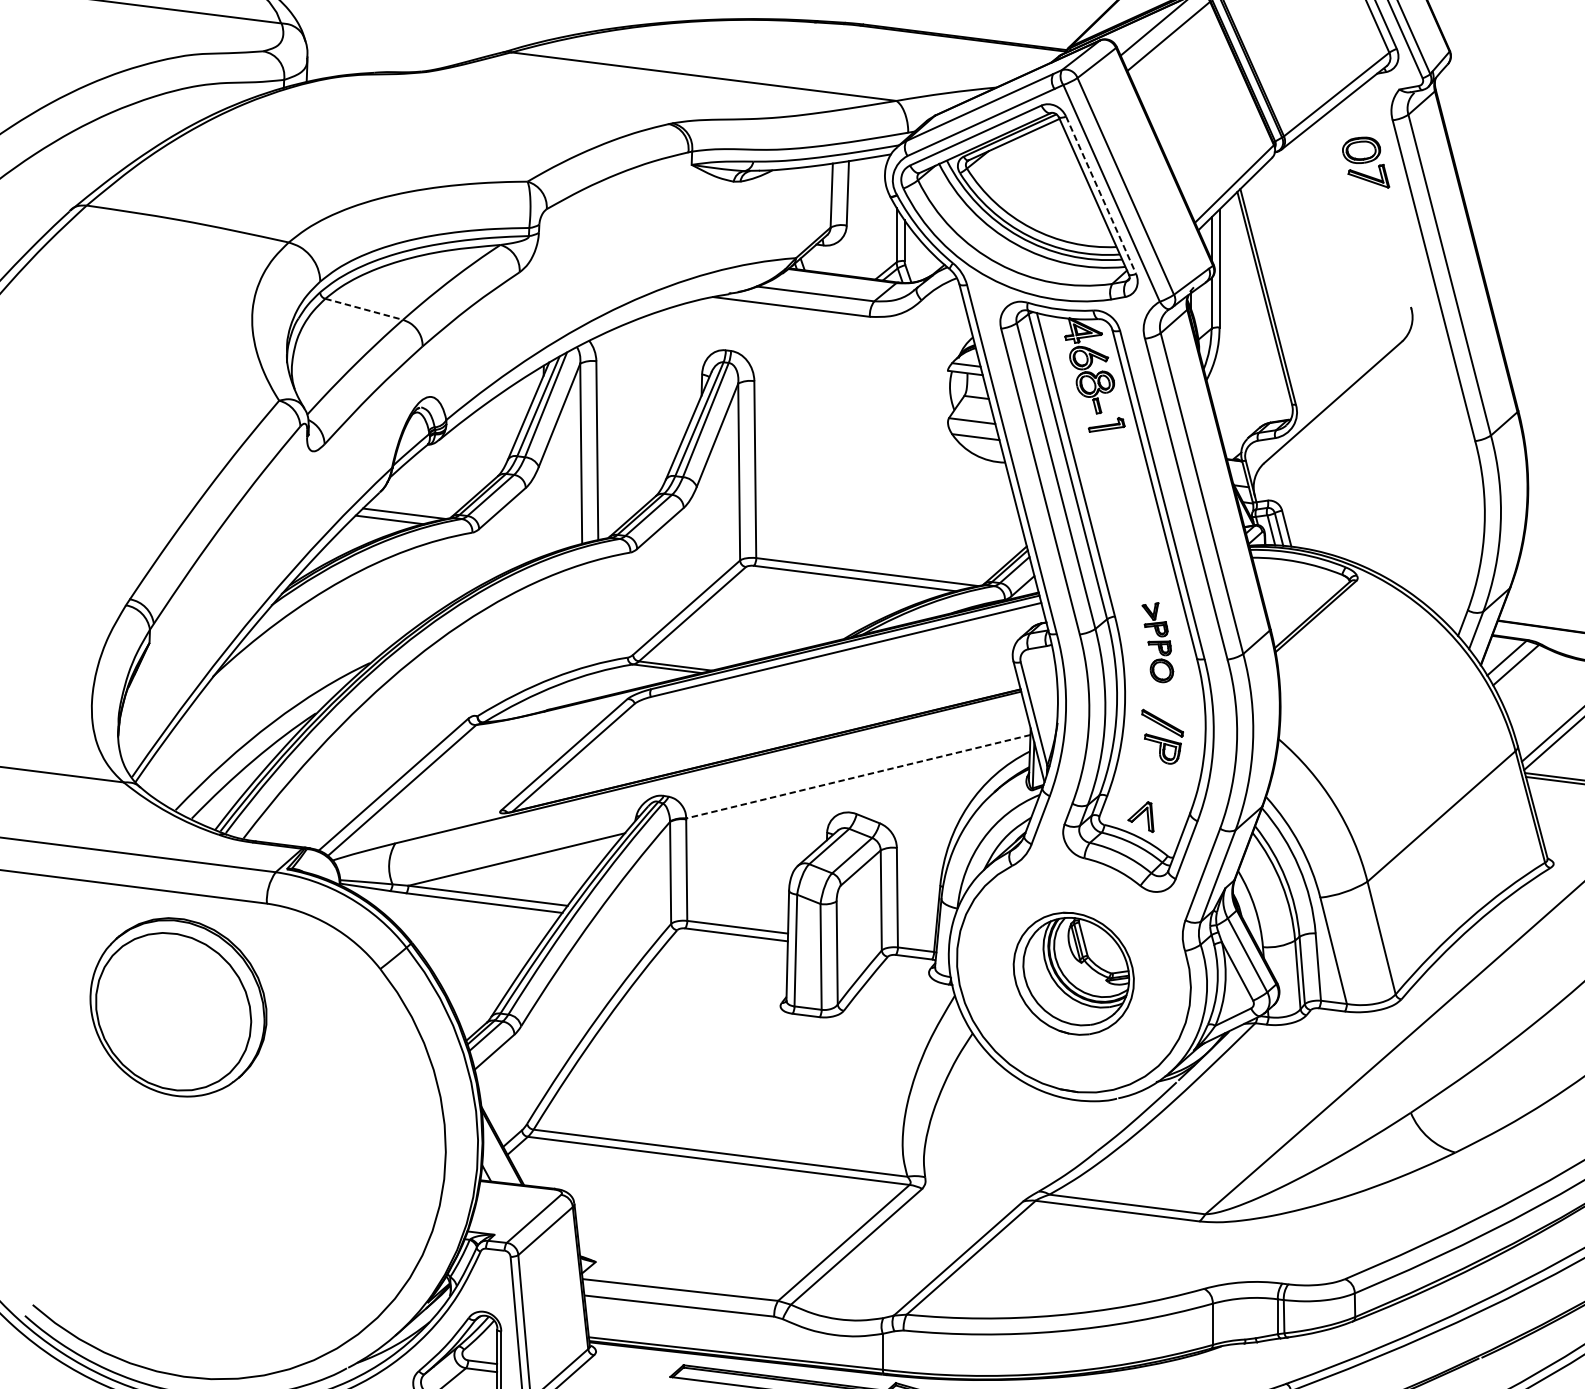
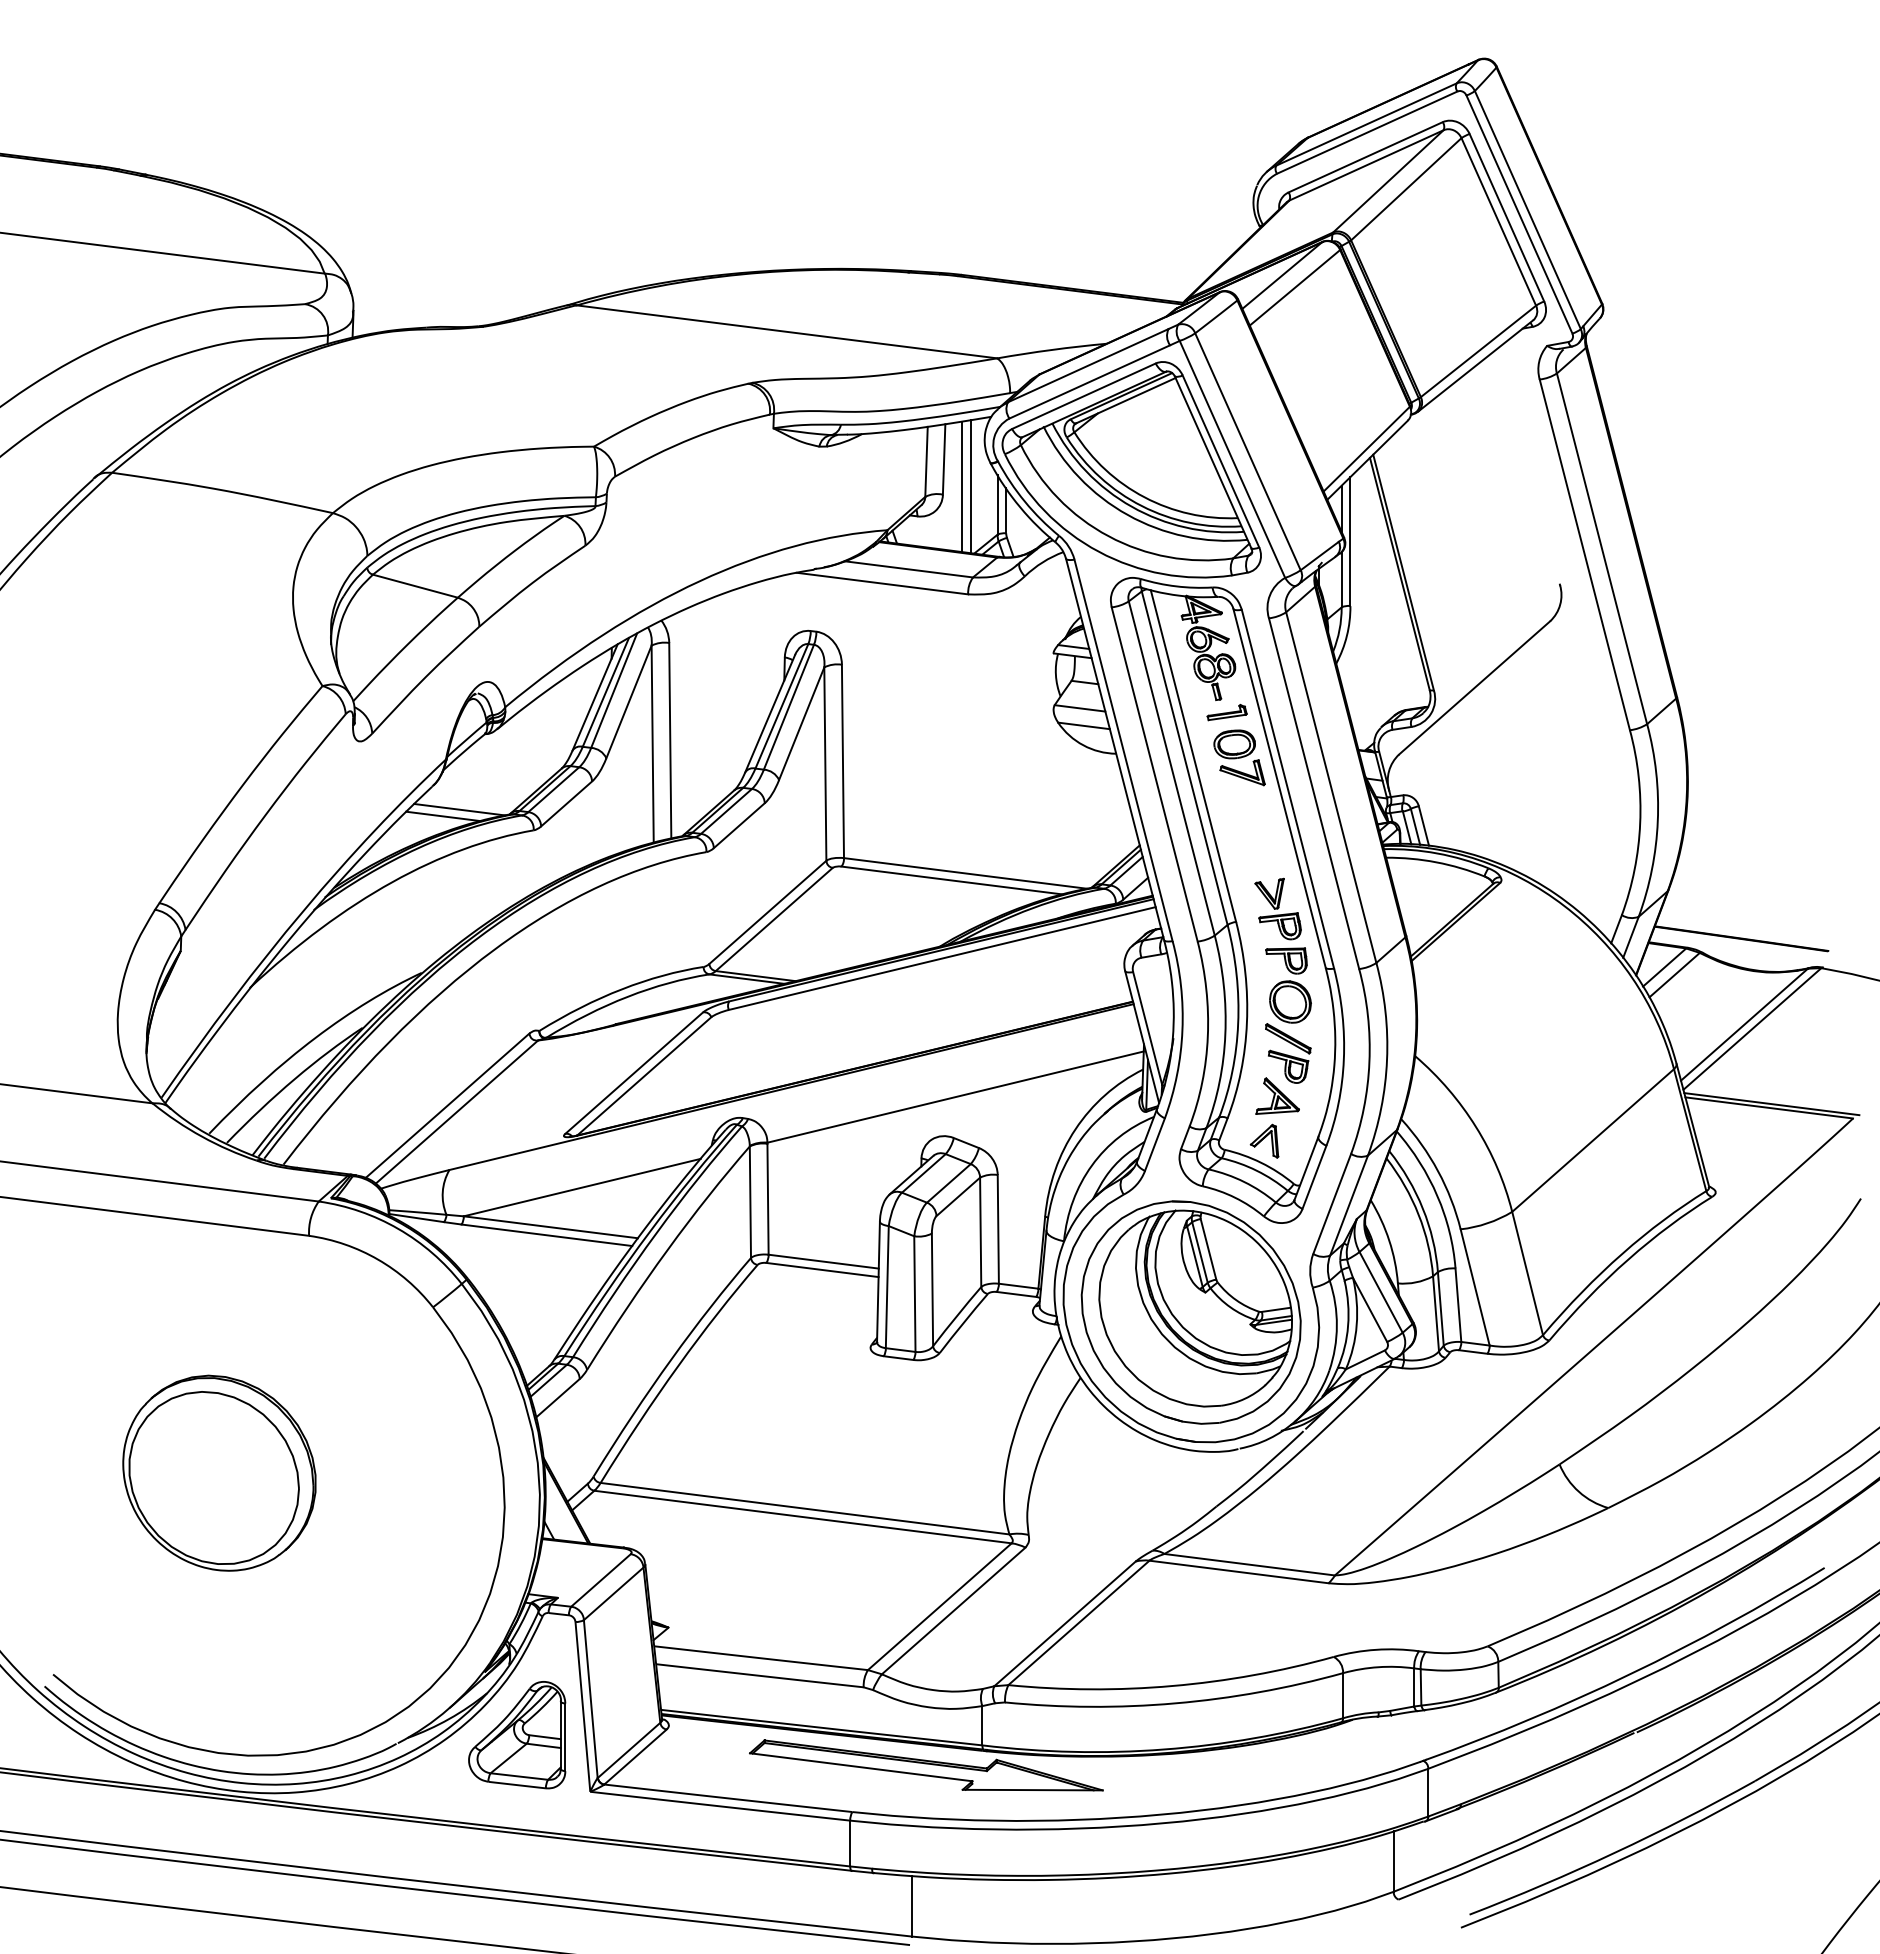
part: (1365, 162) -> (1239, 757), moved
line: (1101, 195) -> (1221, 461), dashed -> solid
line: (864, 218) -> (962, 486), added
line: (871, 218) -> (970, 486), added
line: (364, 309) -> (415, 586), dashed -> solid
part: (1157, 642) -> (1282, 950), size x1.67
part: (1152, 775) -> (1277, 1095), added
line: (858, 777) -> (955, 1097), dashed -> solid
part: (1073, 973) -> (1190, 1312), size x1.67
part: (178, 1006) -> (219, 1472), moved

